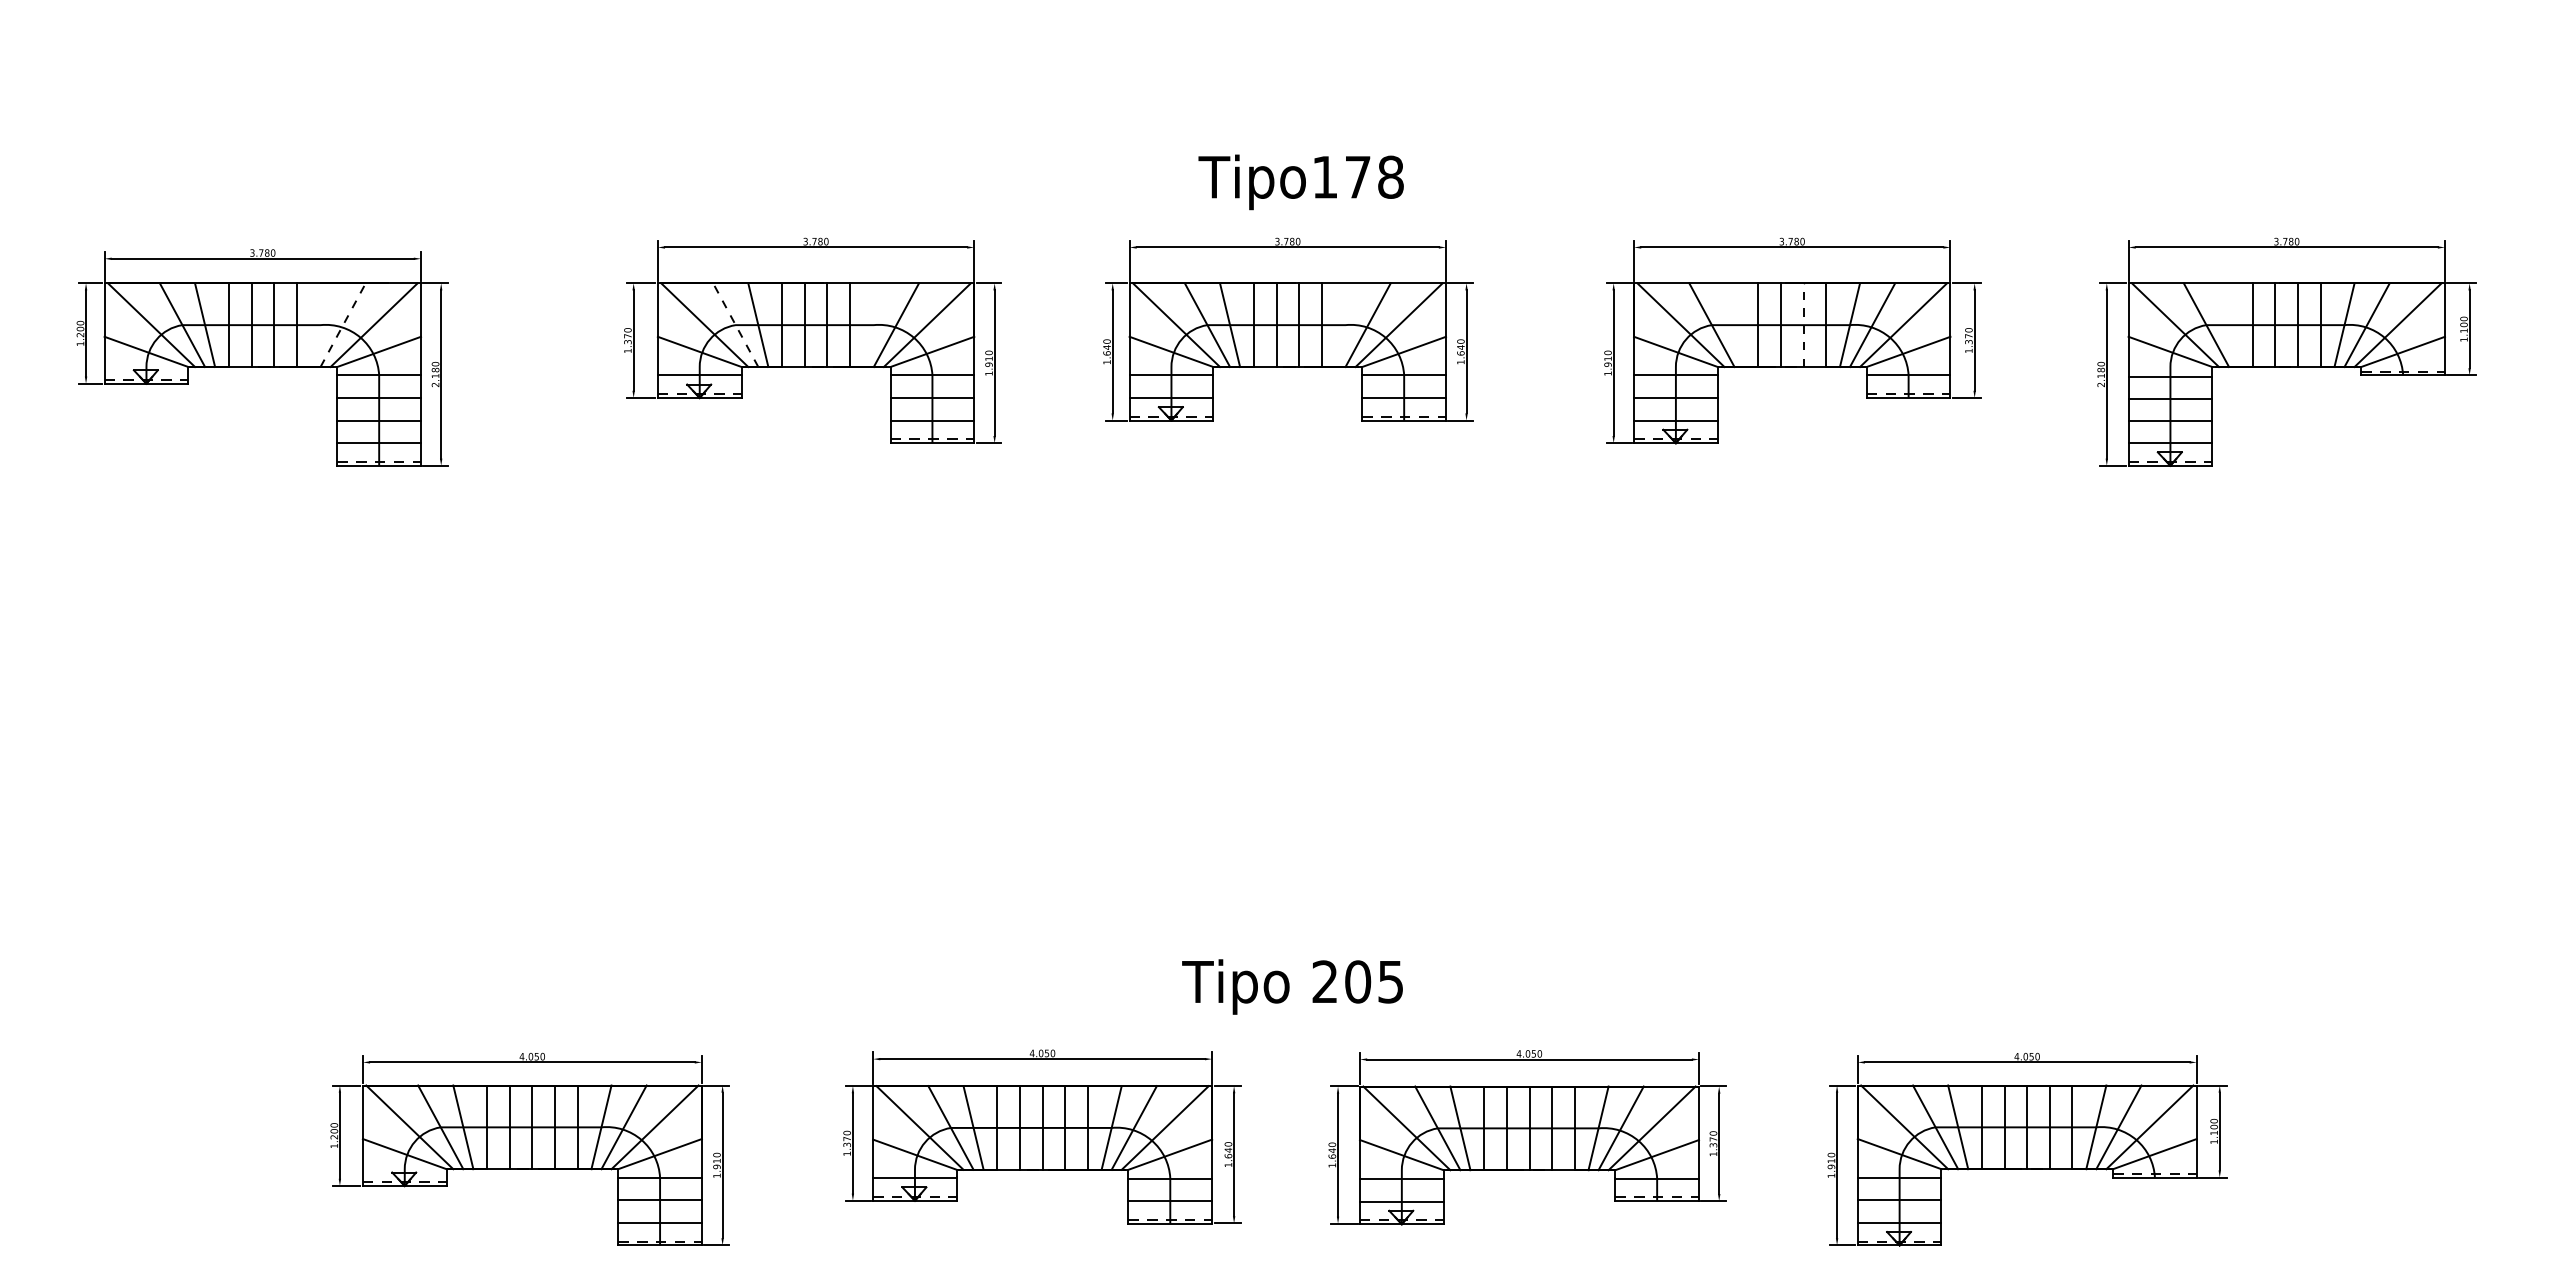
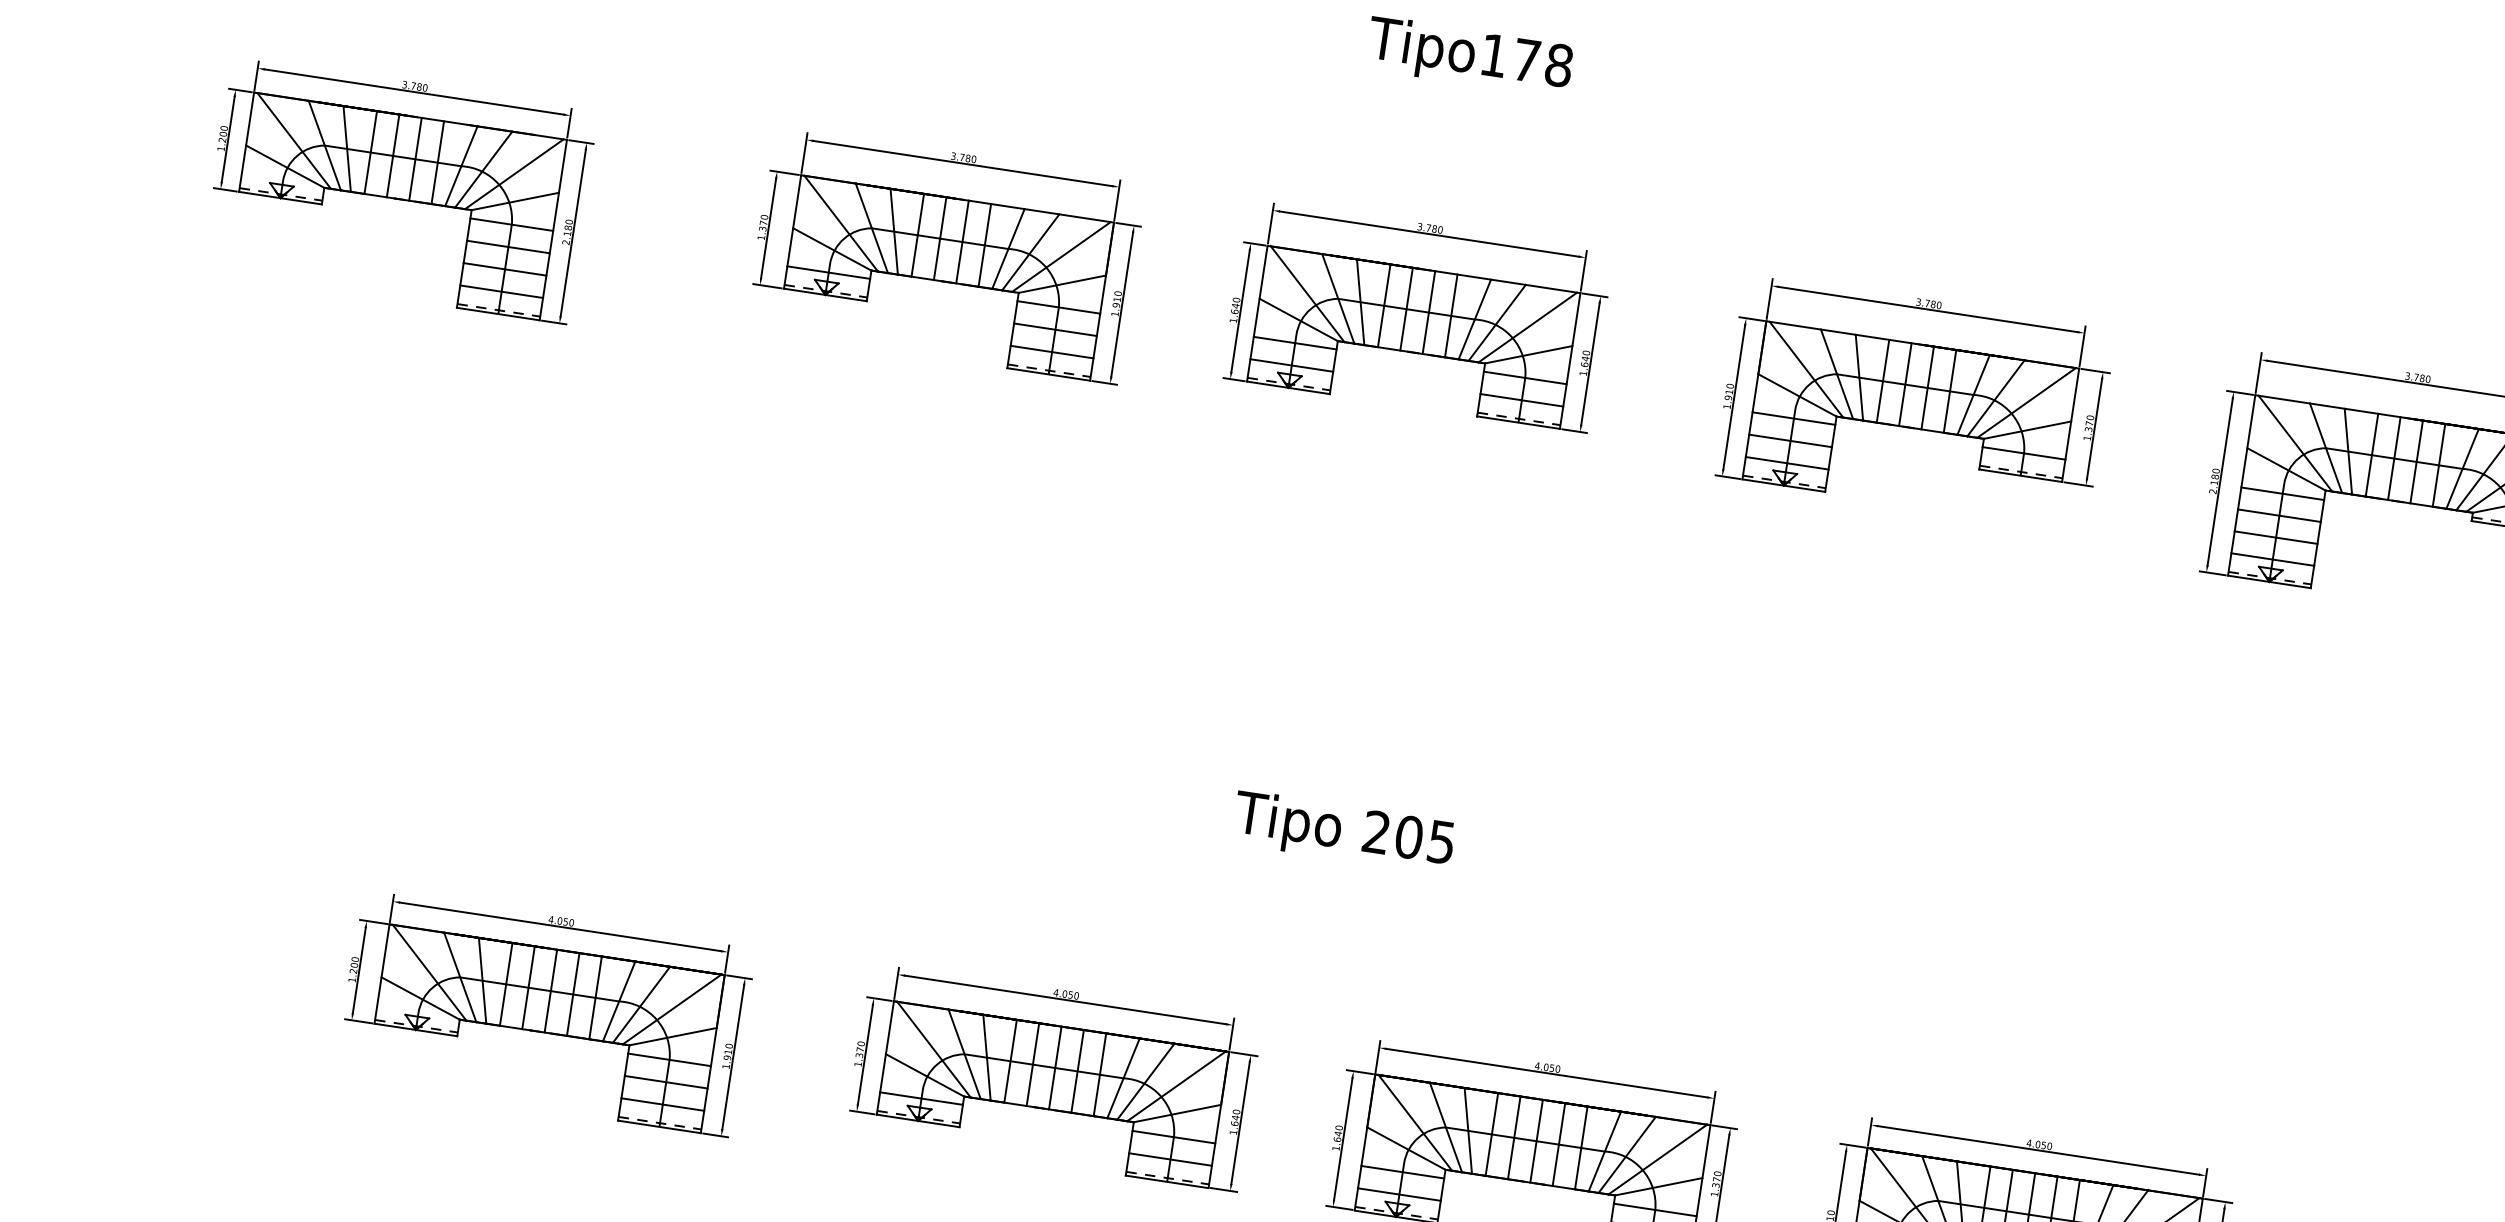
text: (1300, 182) -> (1468, 57), moved
line: (320, 325) -> (461, 166), added
line: (343, 325) -> (483, 170), dashed -> solid
line: (735, 325) -> (871, 228), dashed -> solid
line: (873, 325) -> (1008, 249), added
line: (1345, 325) -> (1474, 319), added
line: (1734, 325) -> (1859, 378), added
line: (1803, 325) -> (1927, 388), dashed -> solid
line: (2228, 325) -> (2347, 451), added
text: (1292, 986) -> (1343, 832), moved

